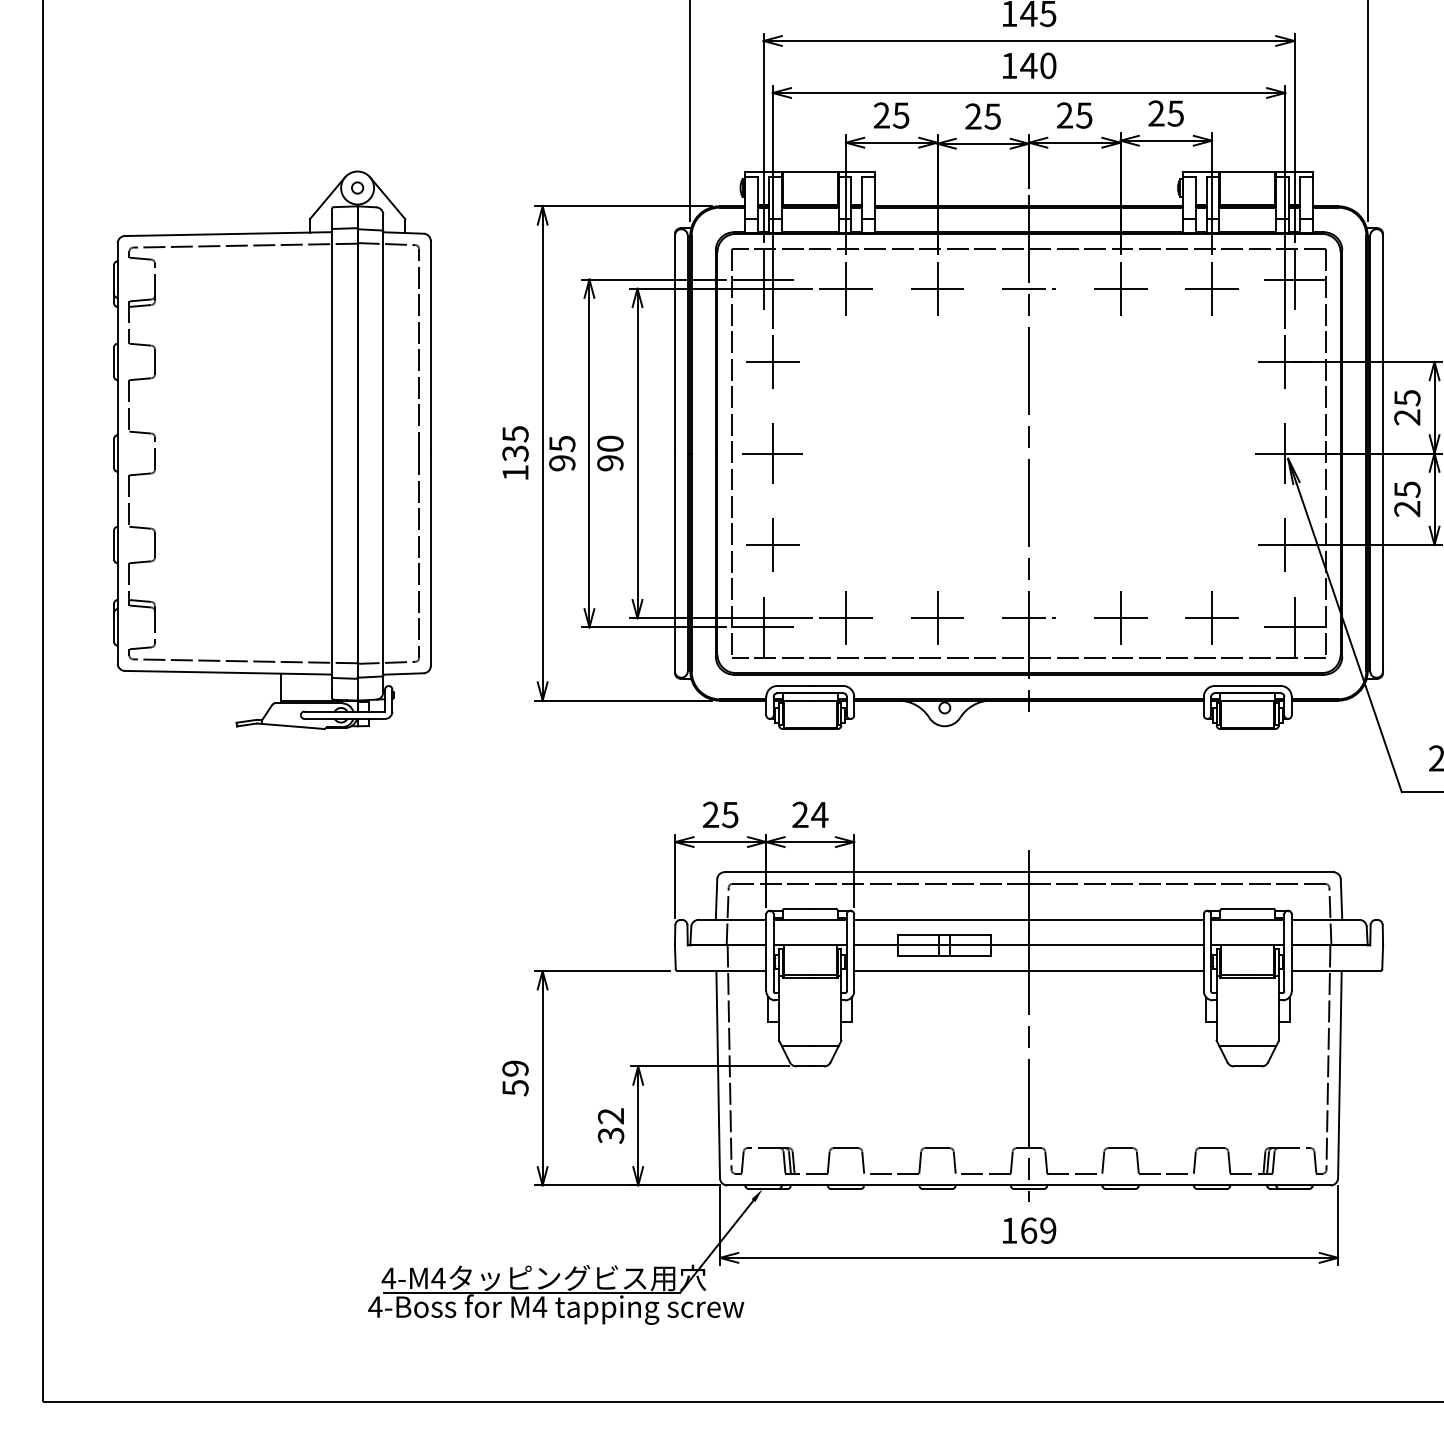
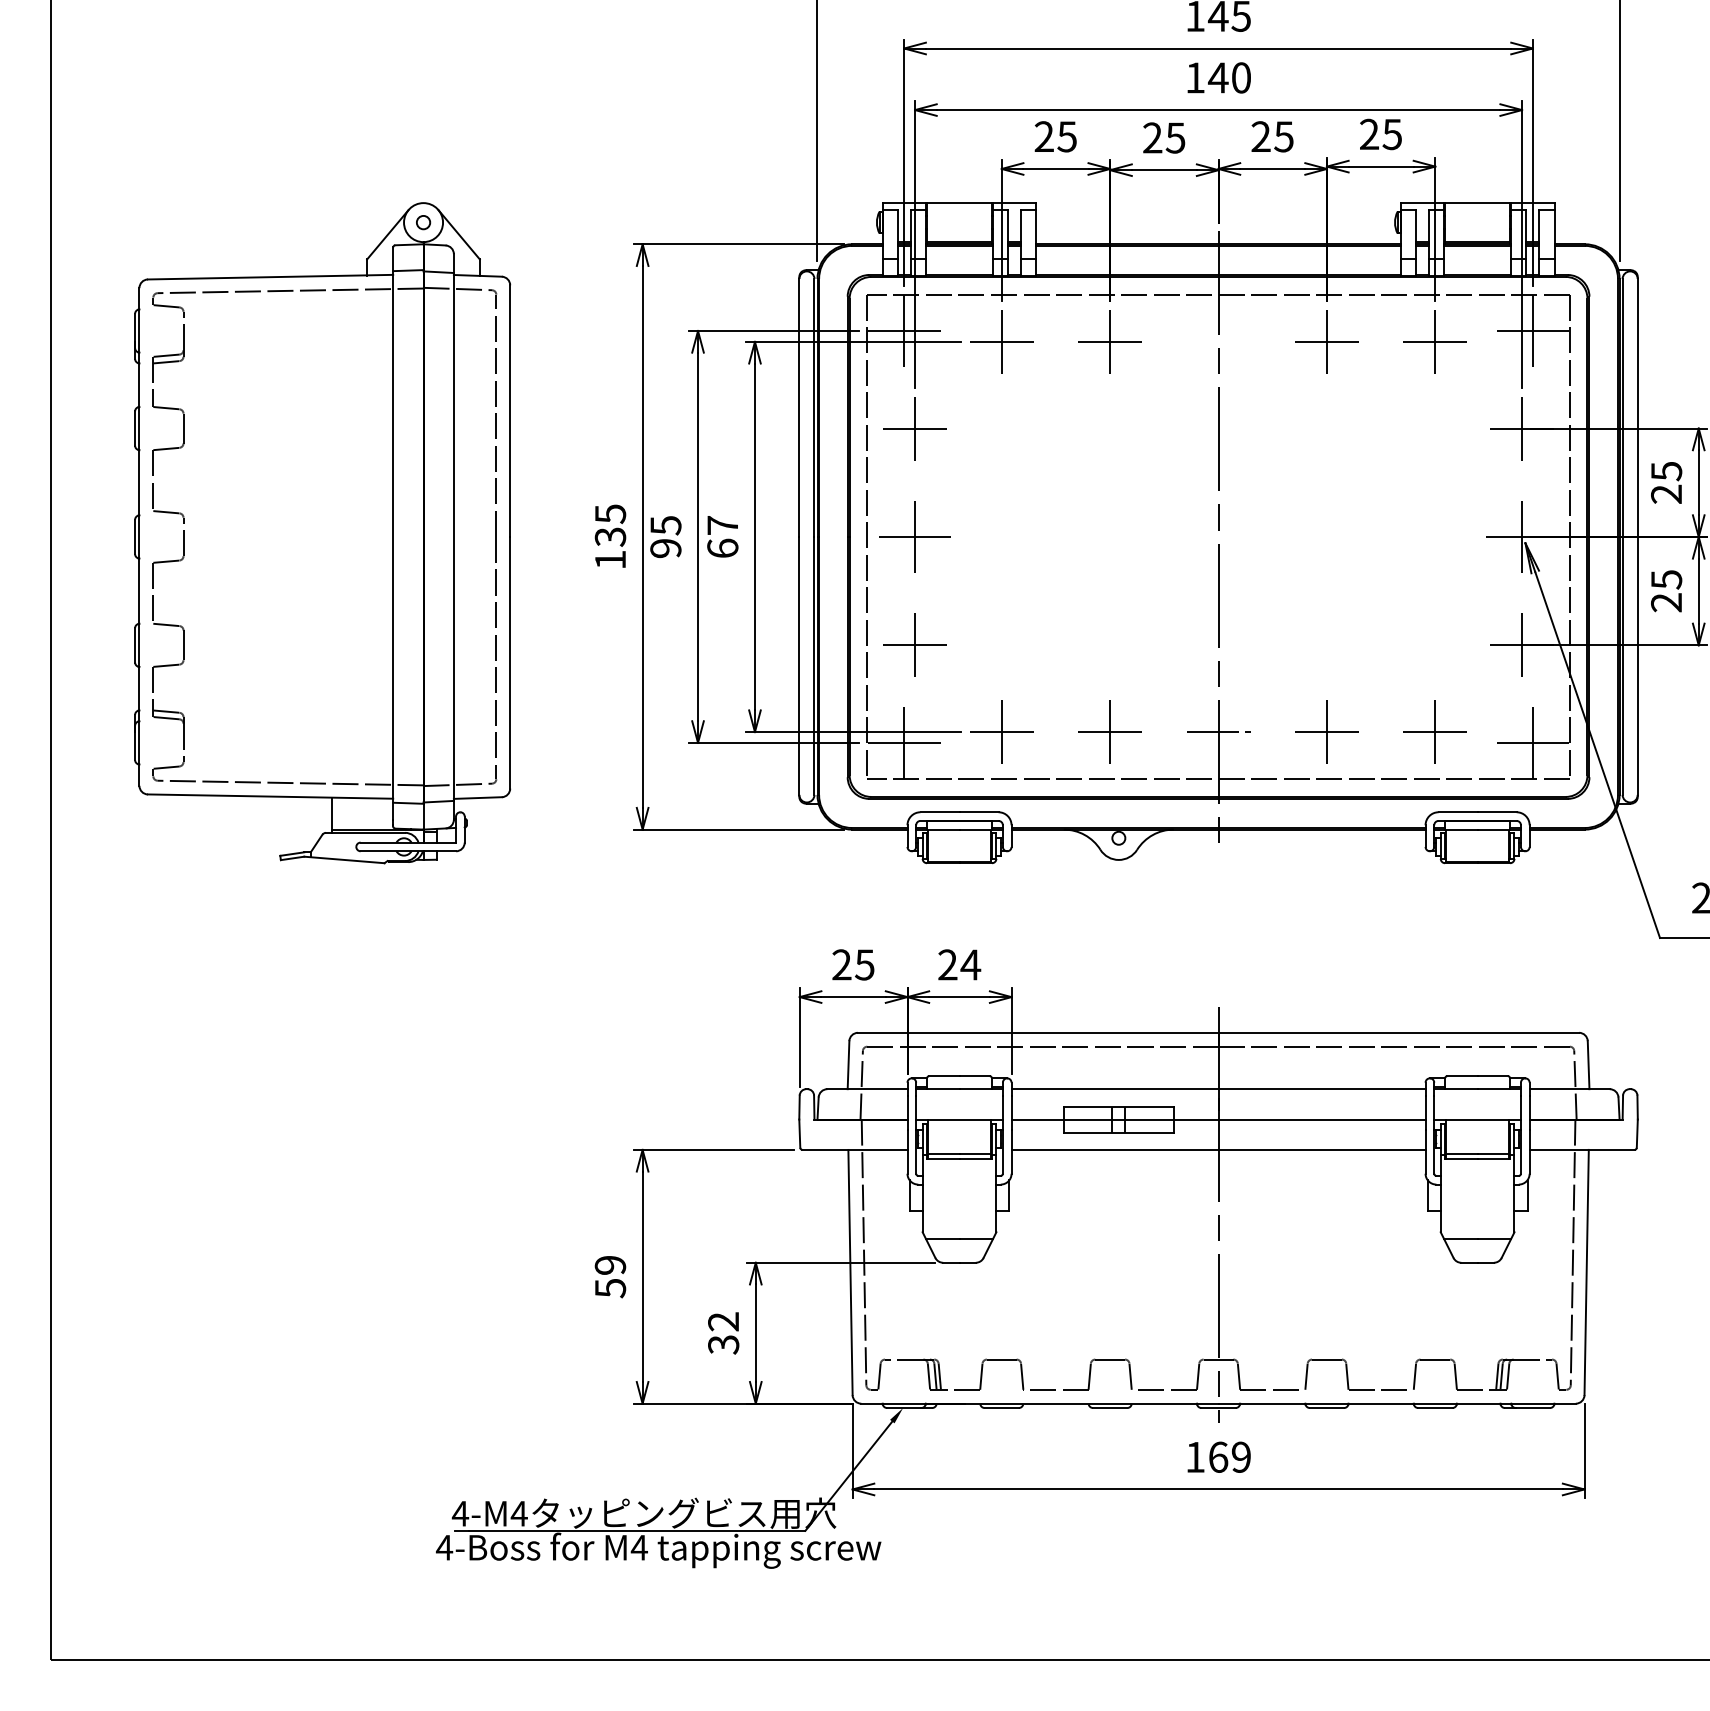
line: (1028, 288) -> (1218, 341), removed
text: (610, 453) -> (722, 537), 90 -> 67

